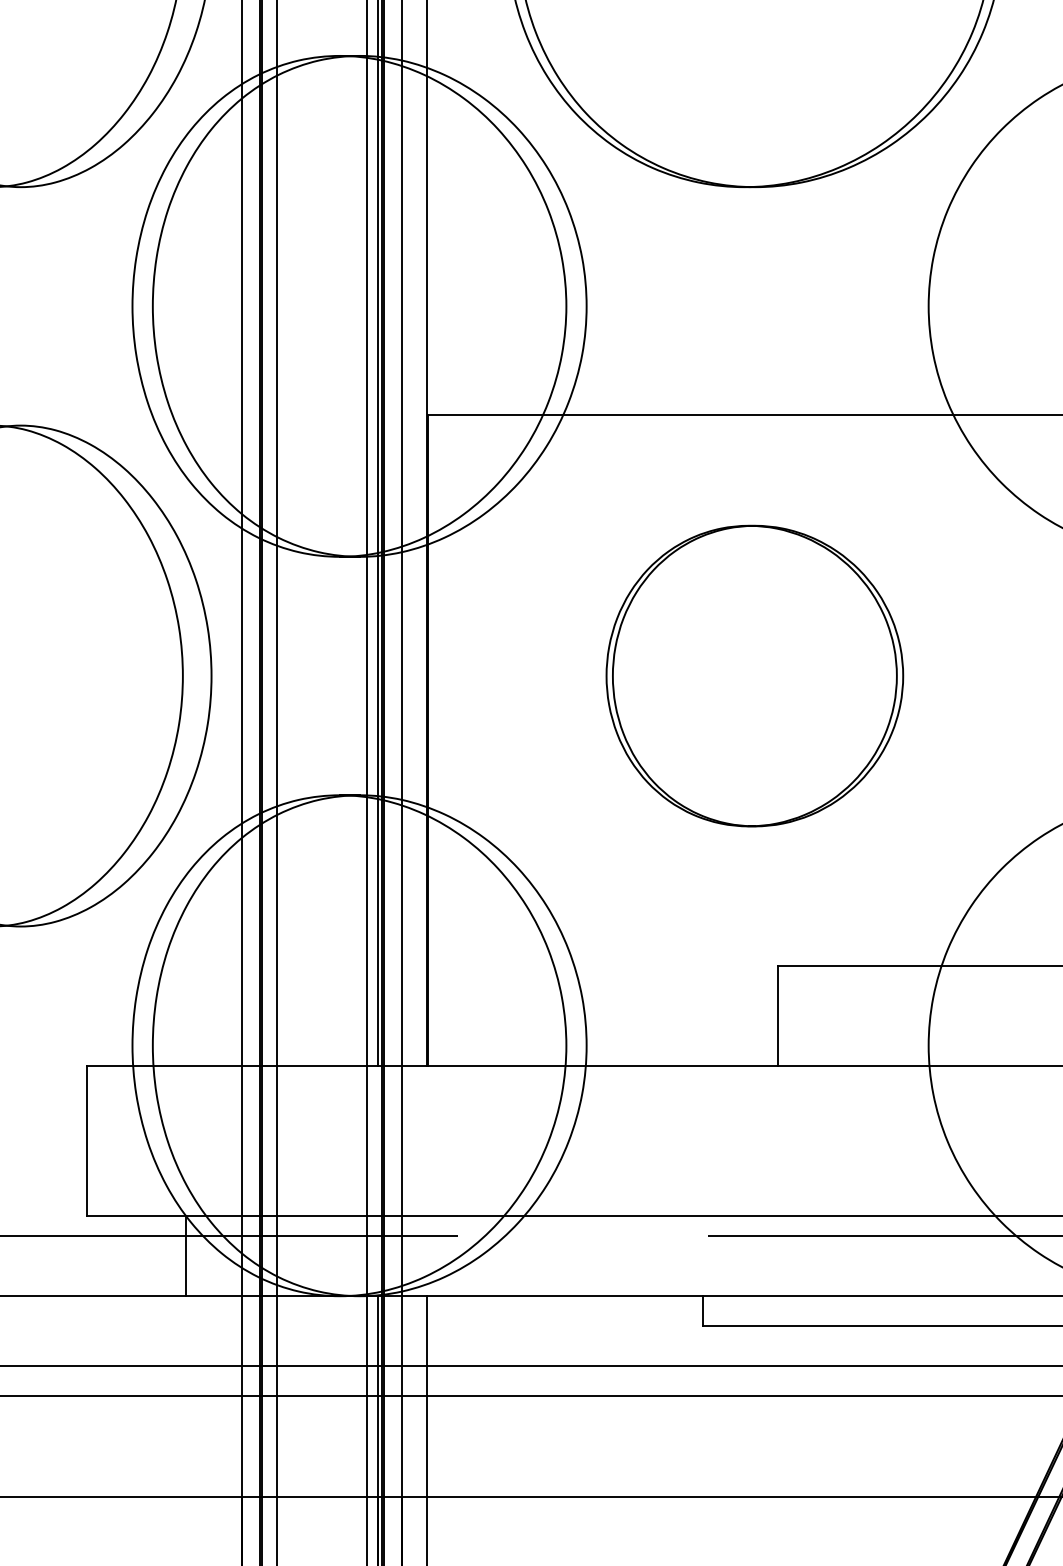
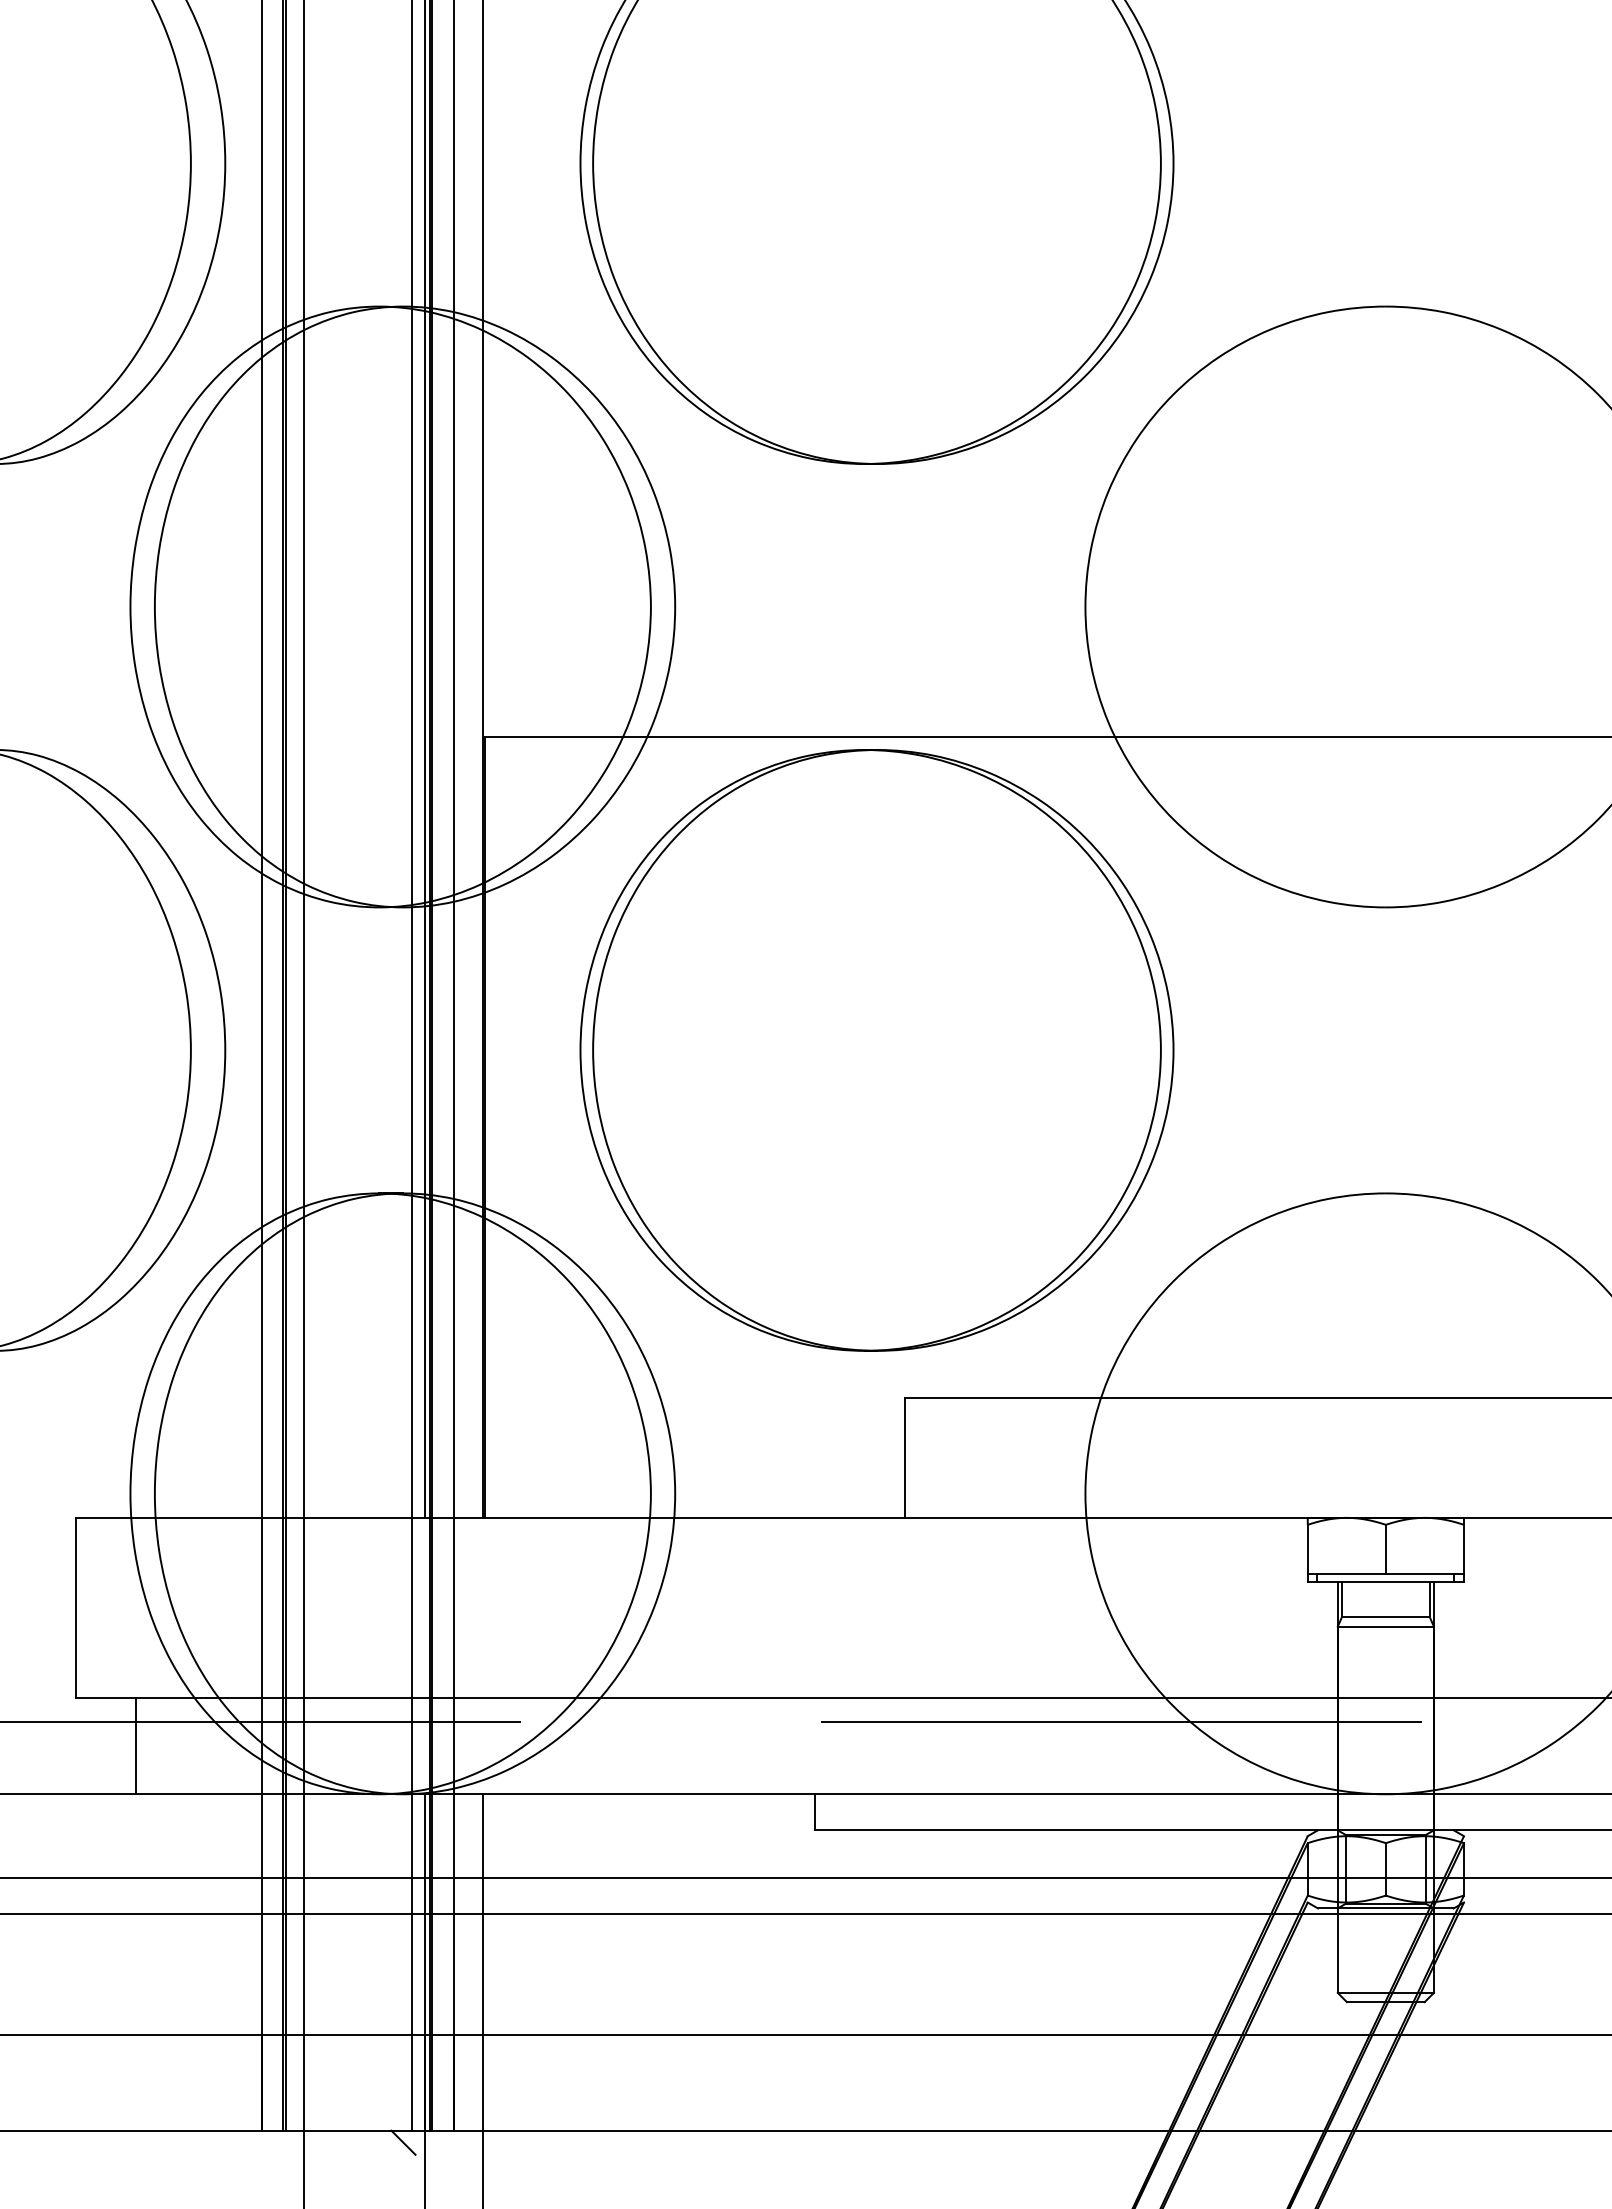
part: (754, 676) -> (876, 1050), size x1.67
line: (186, 1256) -> (136, 1746), moved

